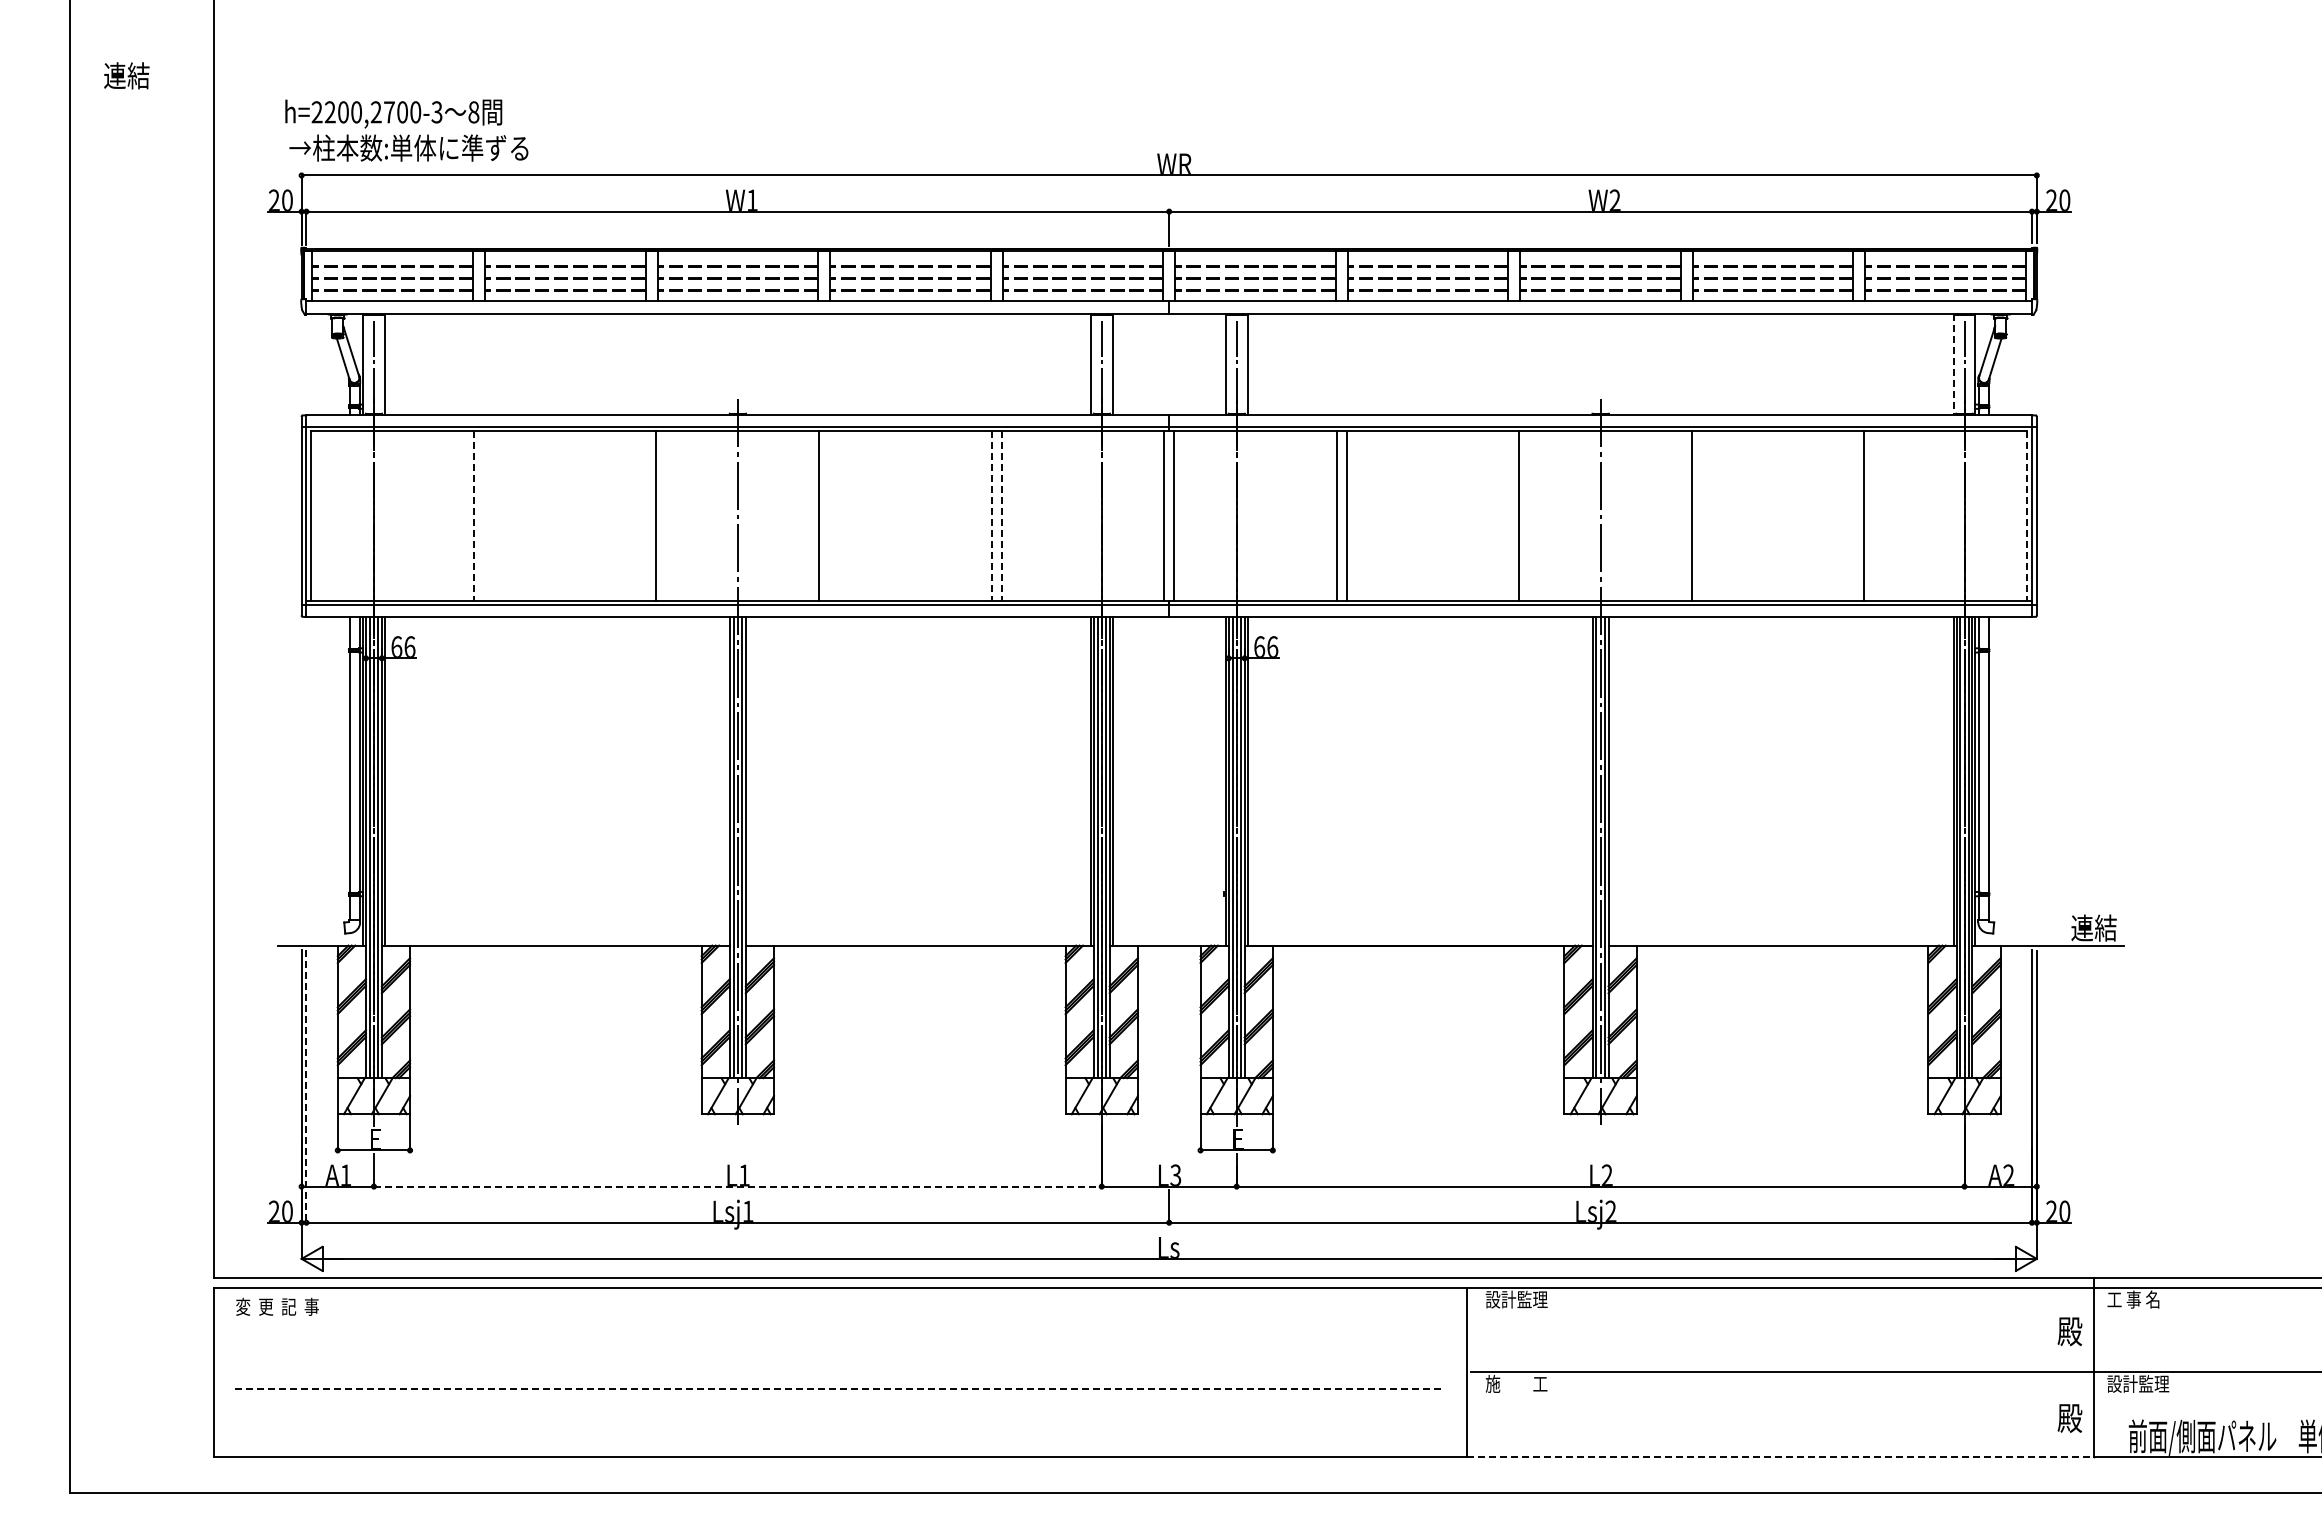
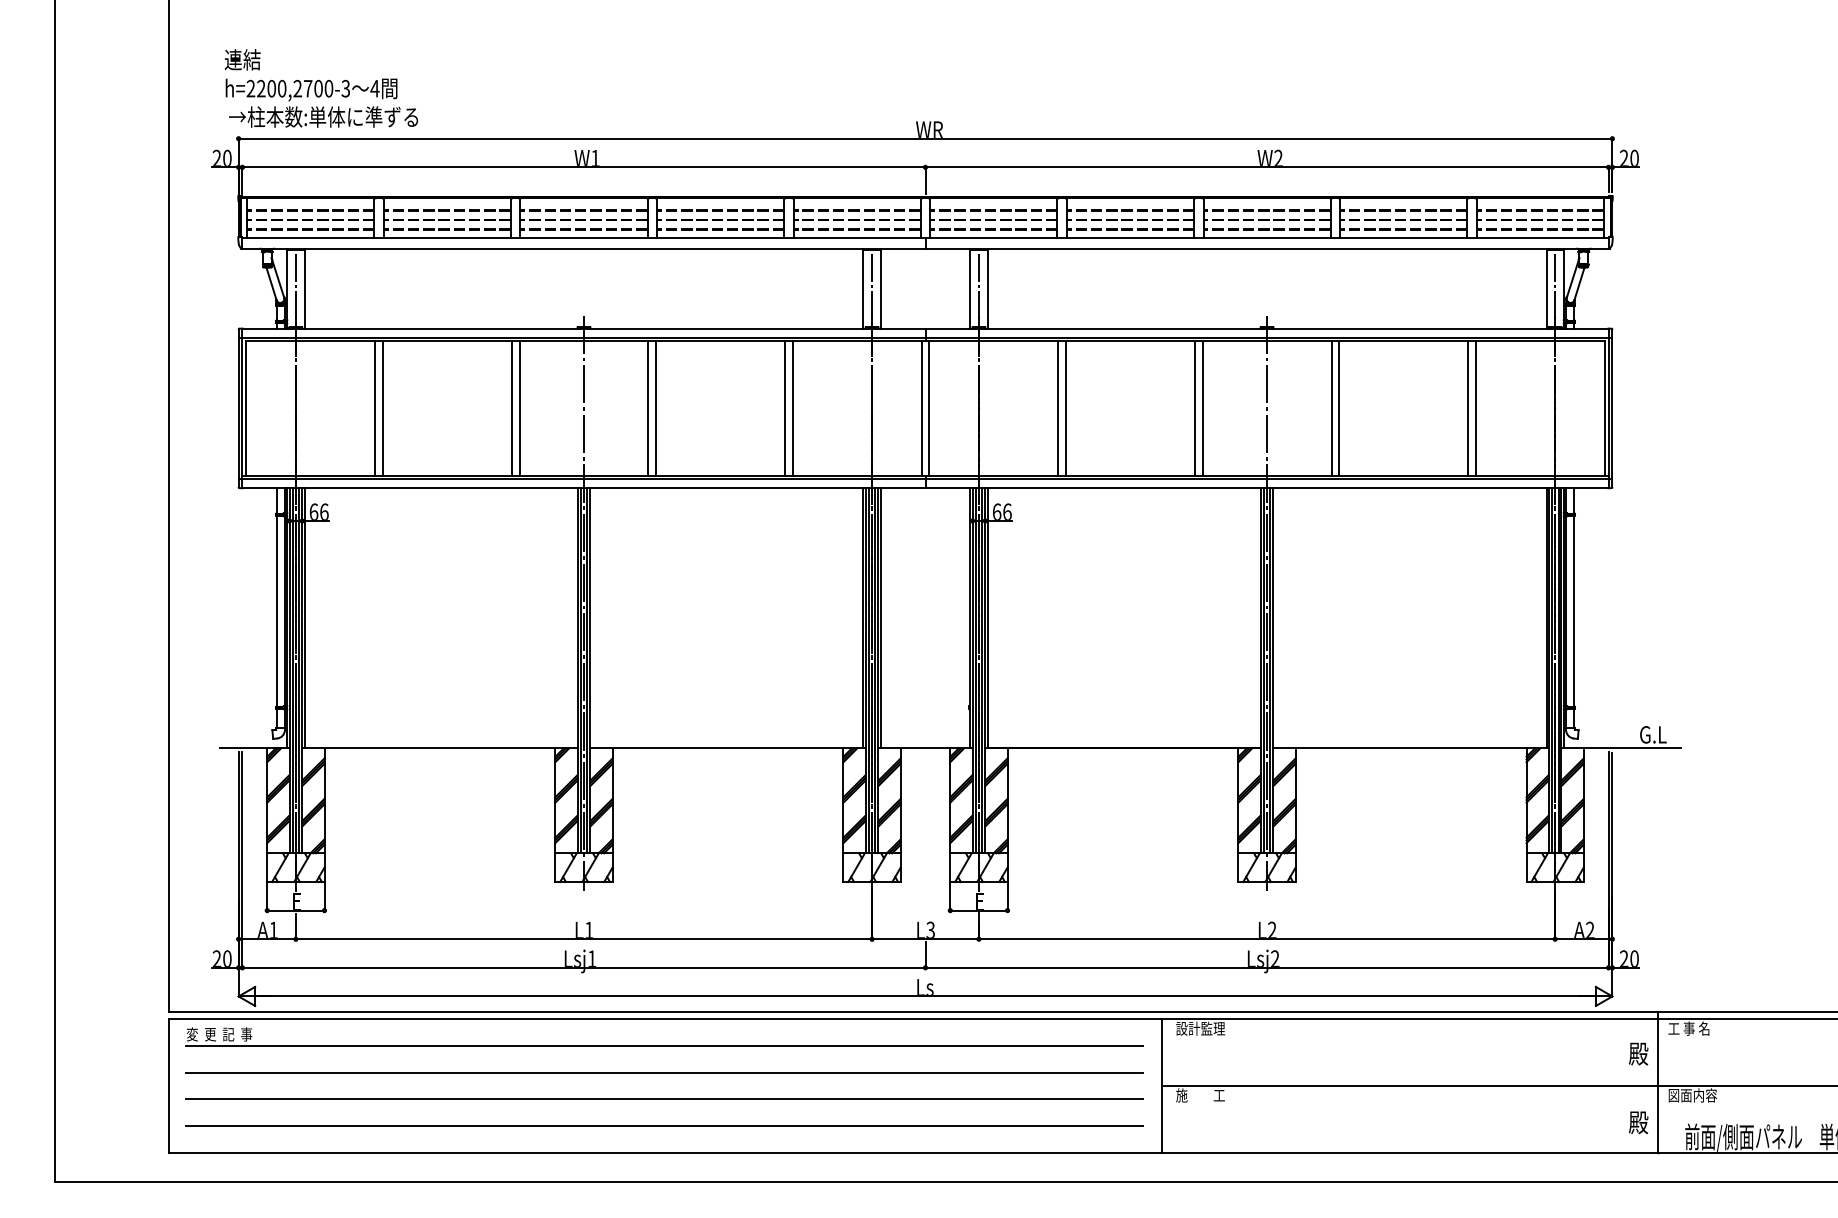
text: (126, 75) -> (242, 59), moved
text: (473, 112) -> (374, 88), 8 -> 4
line: (1953, 364) -> (1546, 288), dashed -> solid
line: (646, 515) -> (511, 407), added
line: (828, 515) -> (655, 407), added
line: (1509, 515) -> (1194, 407), added
line: (1682, 515) -> (1331, 407), added
line: (1854, 515) -> (1468, 407), added
line: (474, 516) -> (375, 408), dashed -> solid
line: (483, 516) -> (382, 408), added
line: (991, 516) -> (784, 408), dashed -> solid
line: (1001, 516) -> (792, 408), dashed -> solid
line: (2027, 516) -> (1605, 408), dashed -> solid
text: (2093, 927) -> (1657, 734), 連結 -> G.L
line: (306, 1087) -> (242, 860), dashed -> solid
line: (737, 1186) -> (583, 939), dashed -> solid
line: (838, 1321) -> (663, 1046), added
line: (838, 1355) -> (663, 1072), added
text: (2138, 1383) -> (1692, 1095), 設計監理 -> 図面内容
line: (839, 1389) -> (664, 1099), dashed -> solid
line: (838, 1422) -> (663, 1125), added
line: (1781, 1456) -> (1410, 1152), dashed -> solid

